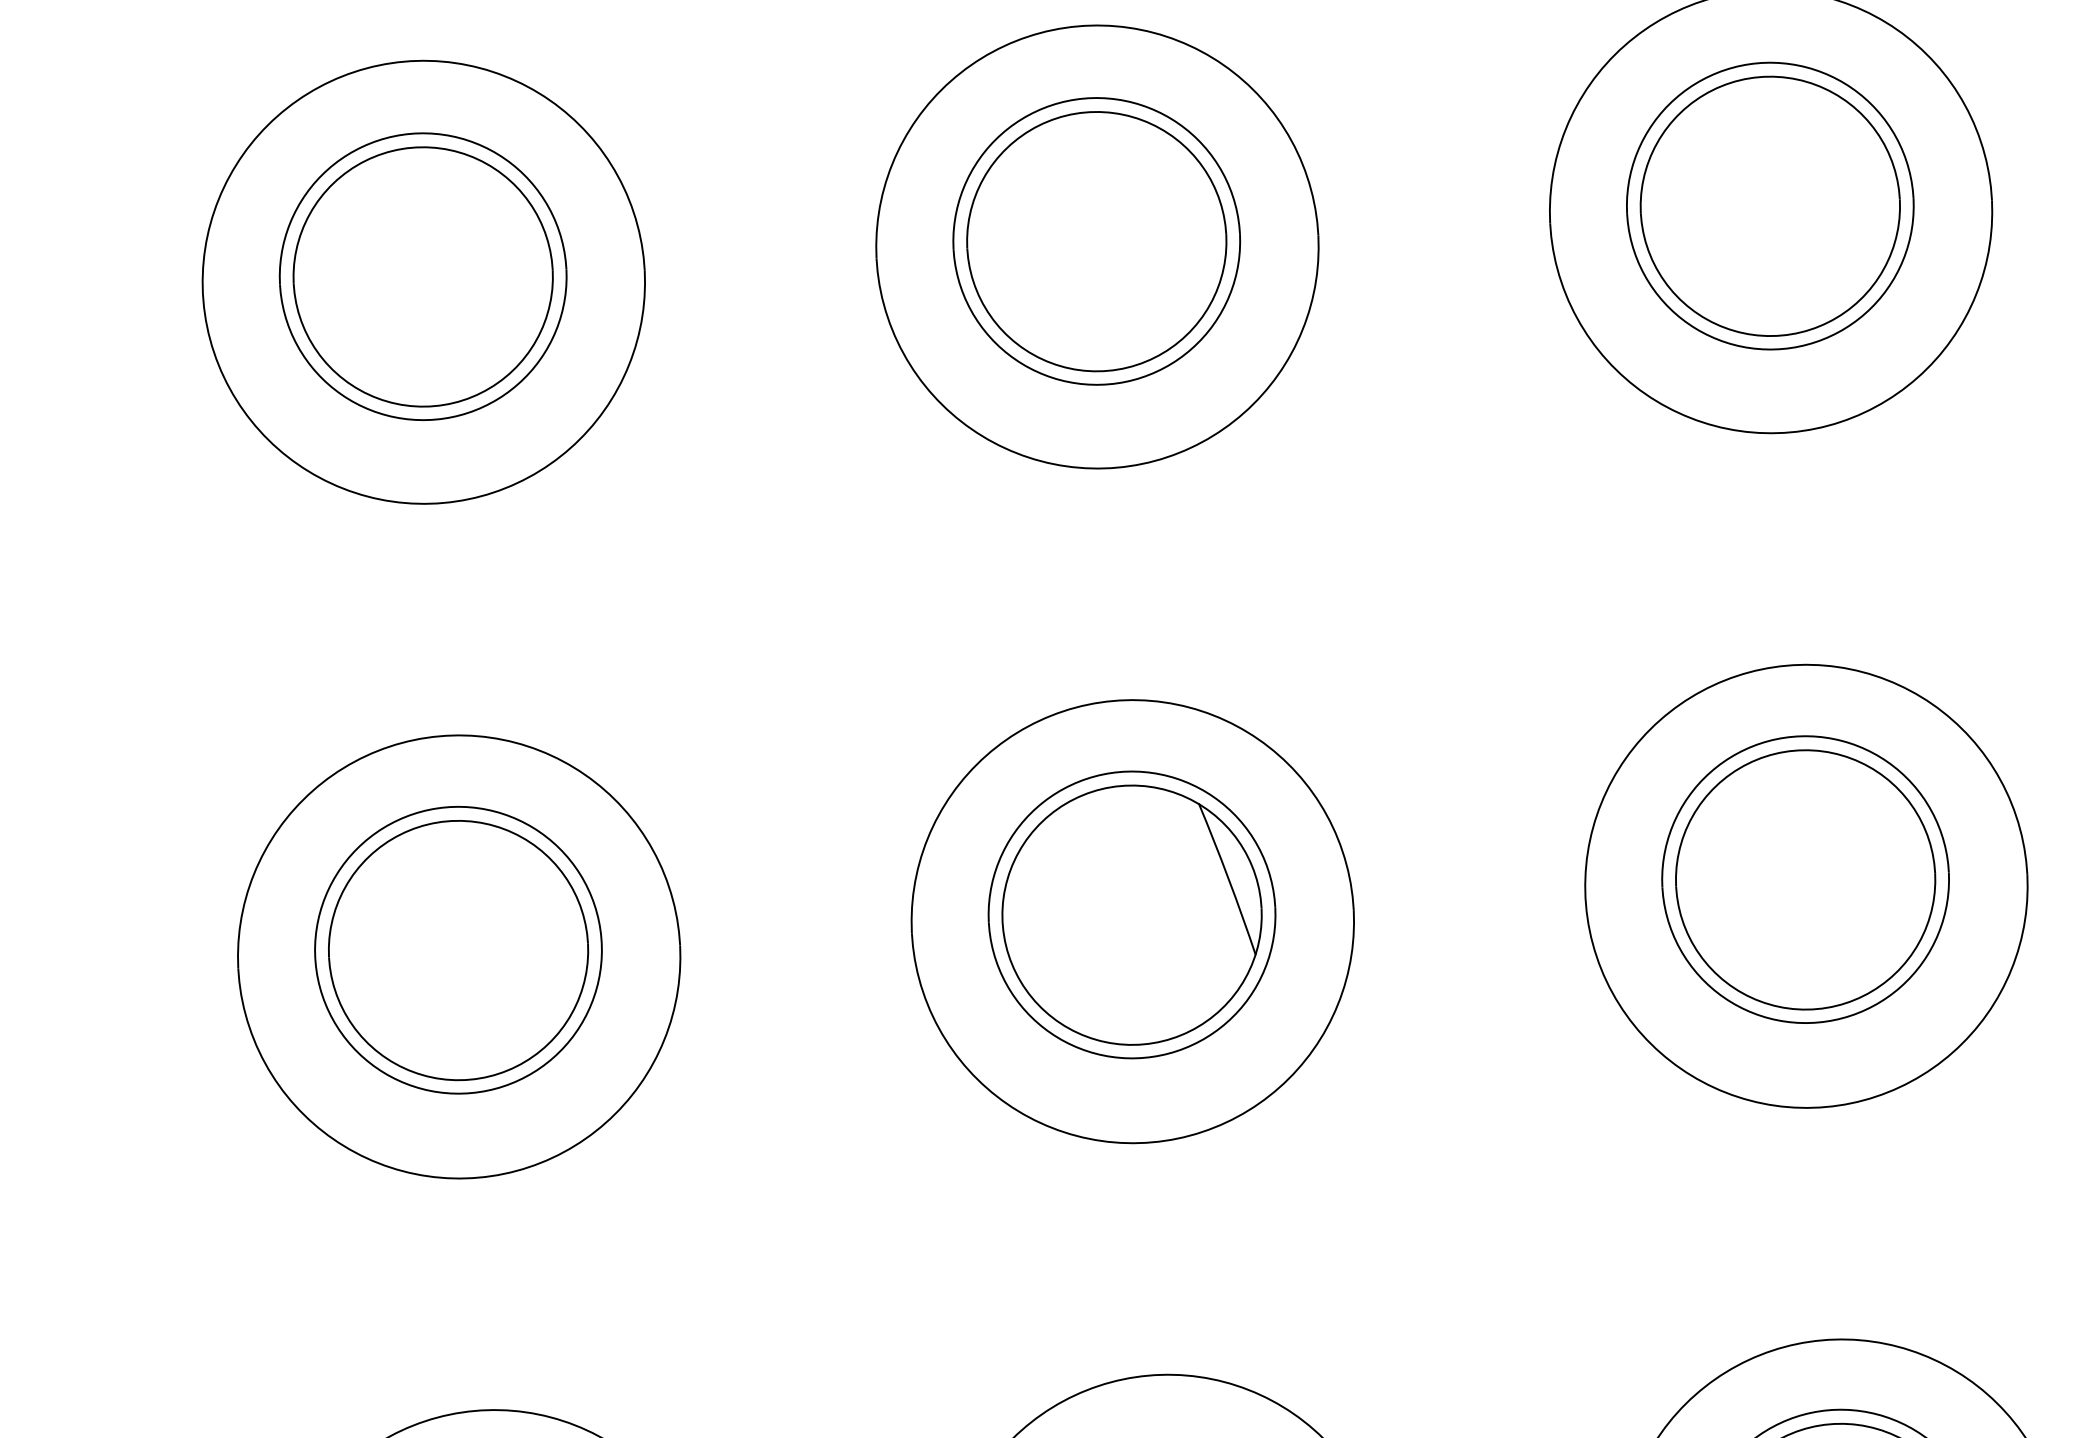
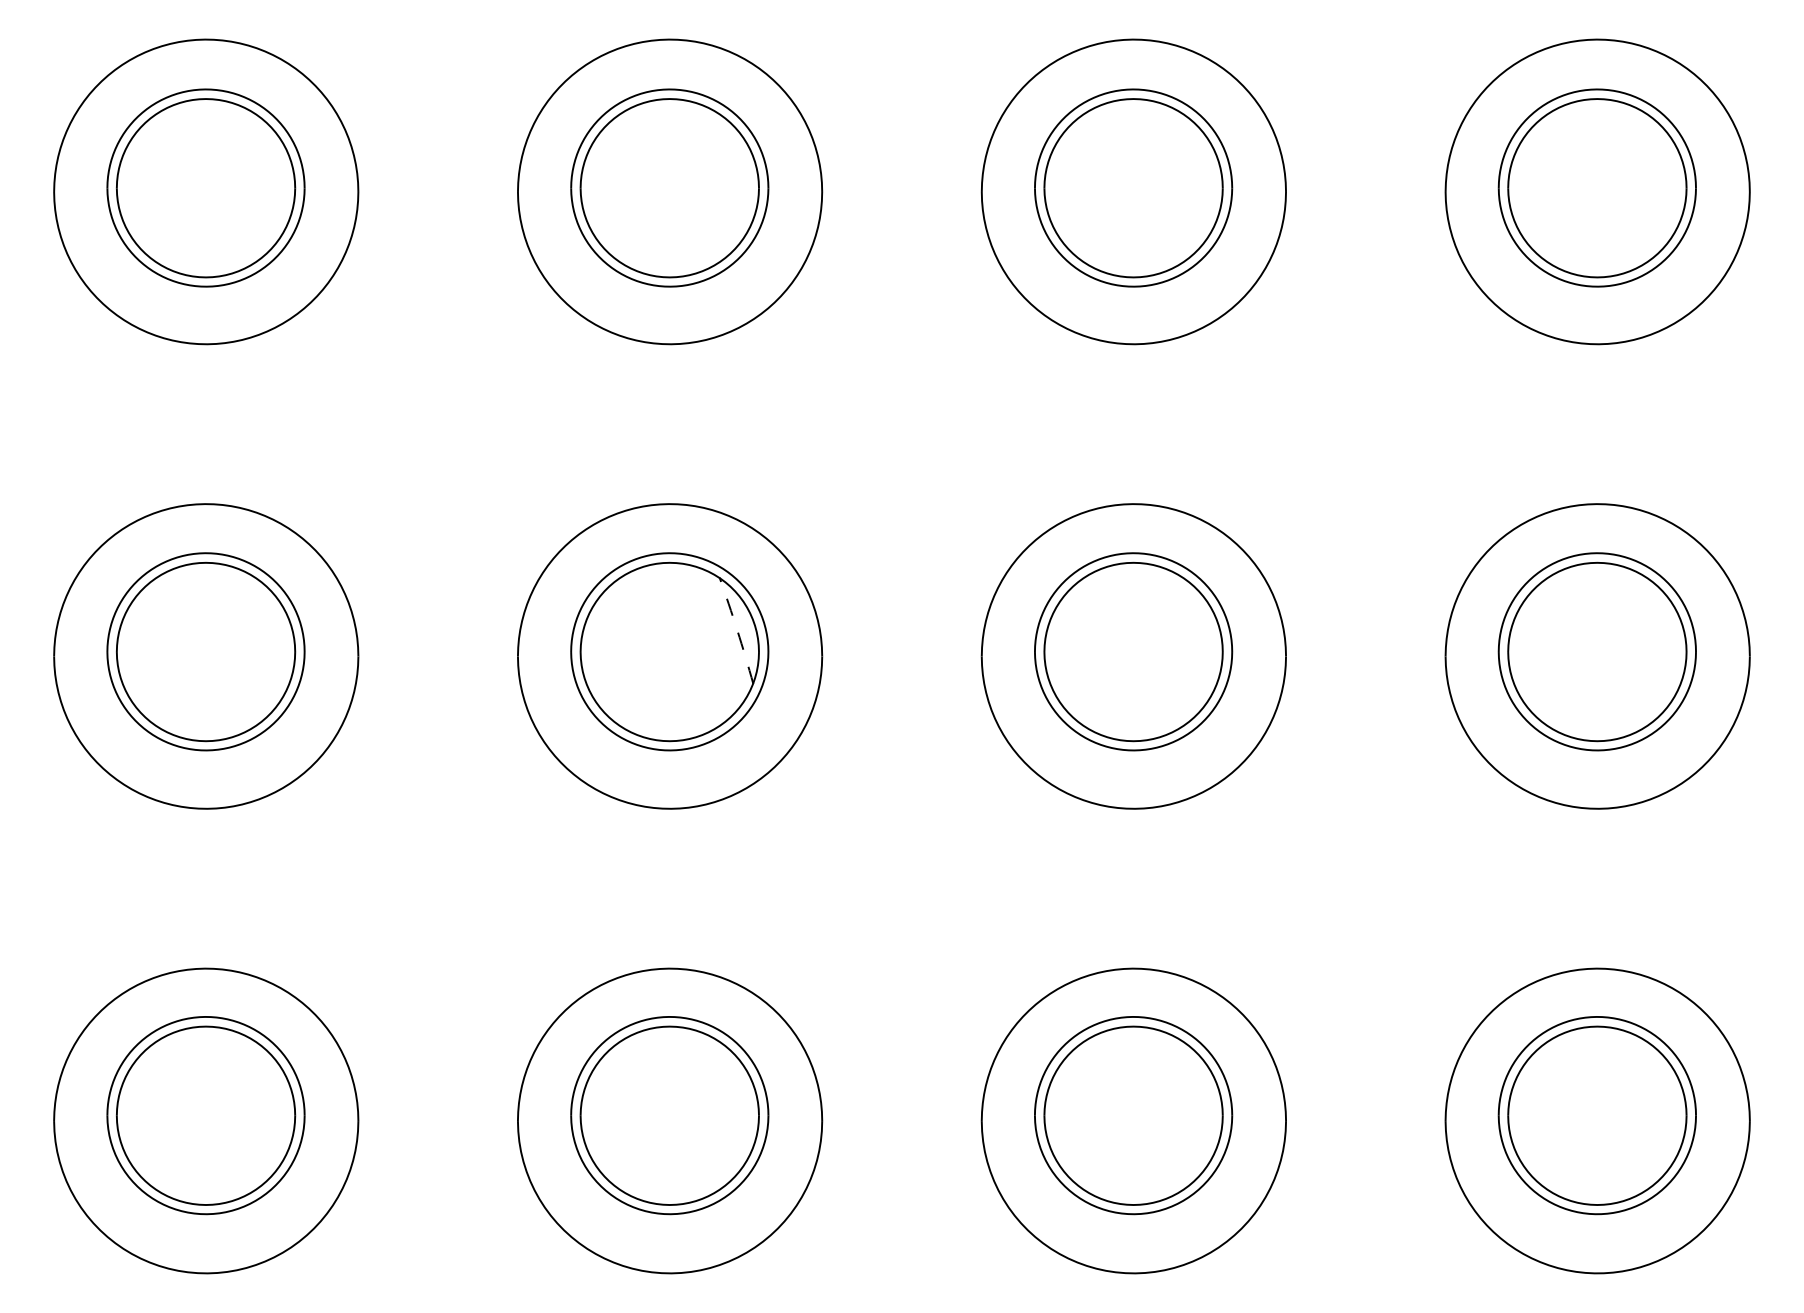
arc: (1228, 878) -> (737, 630), solid -> dashed

